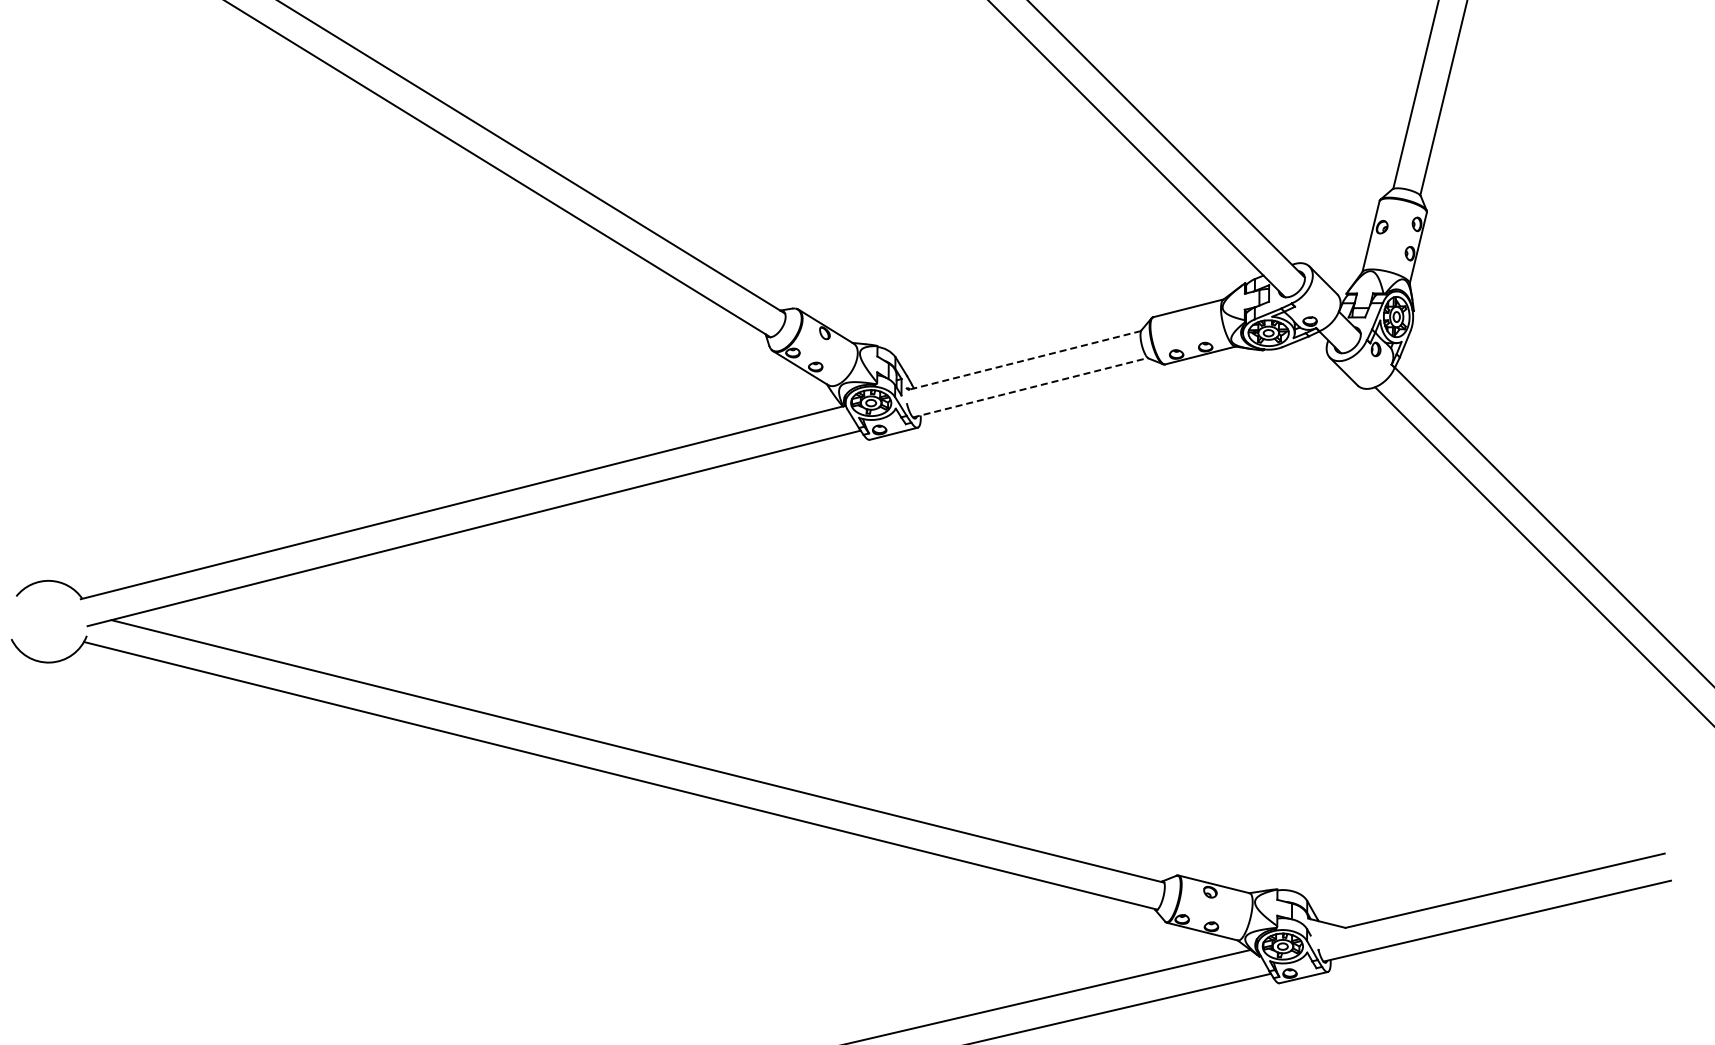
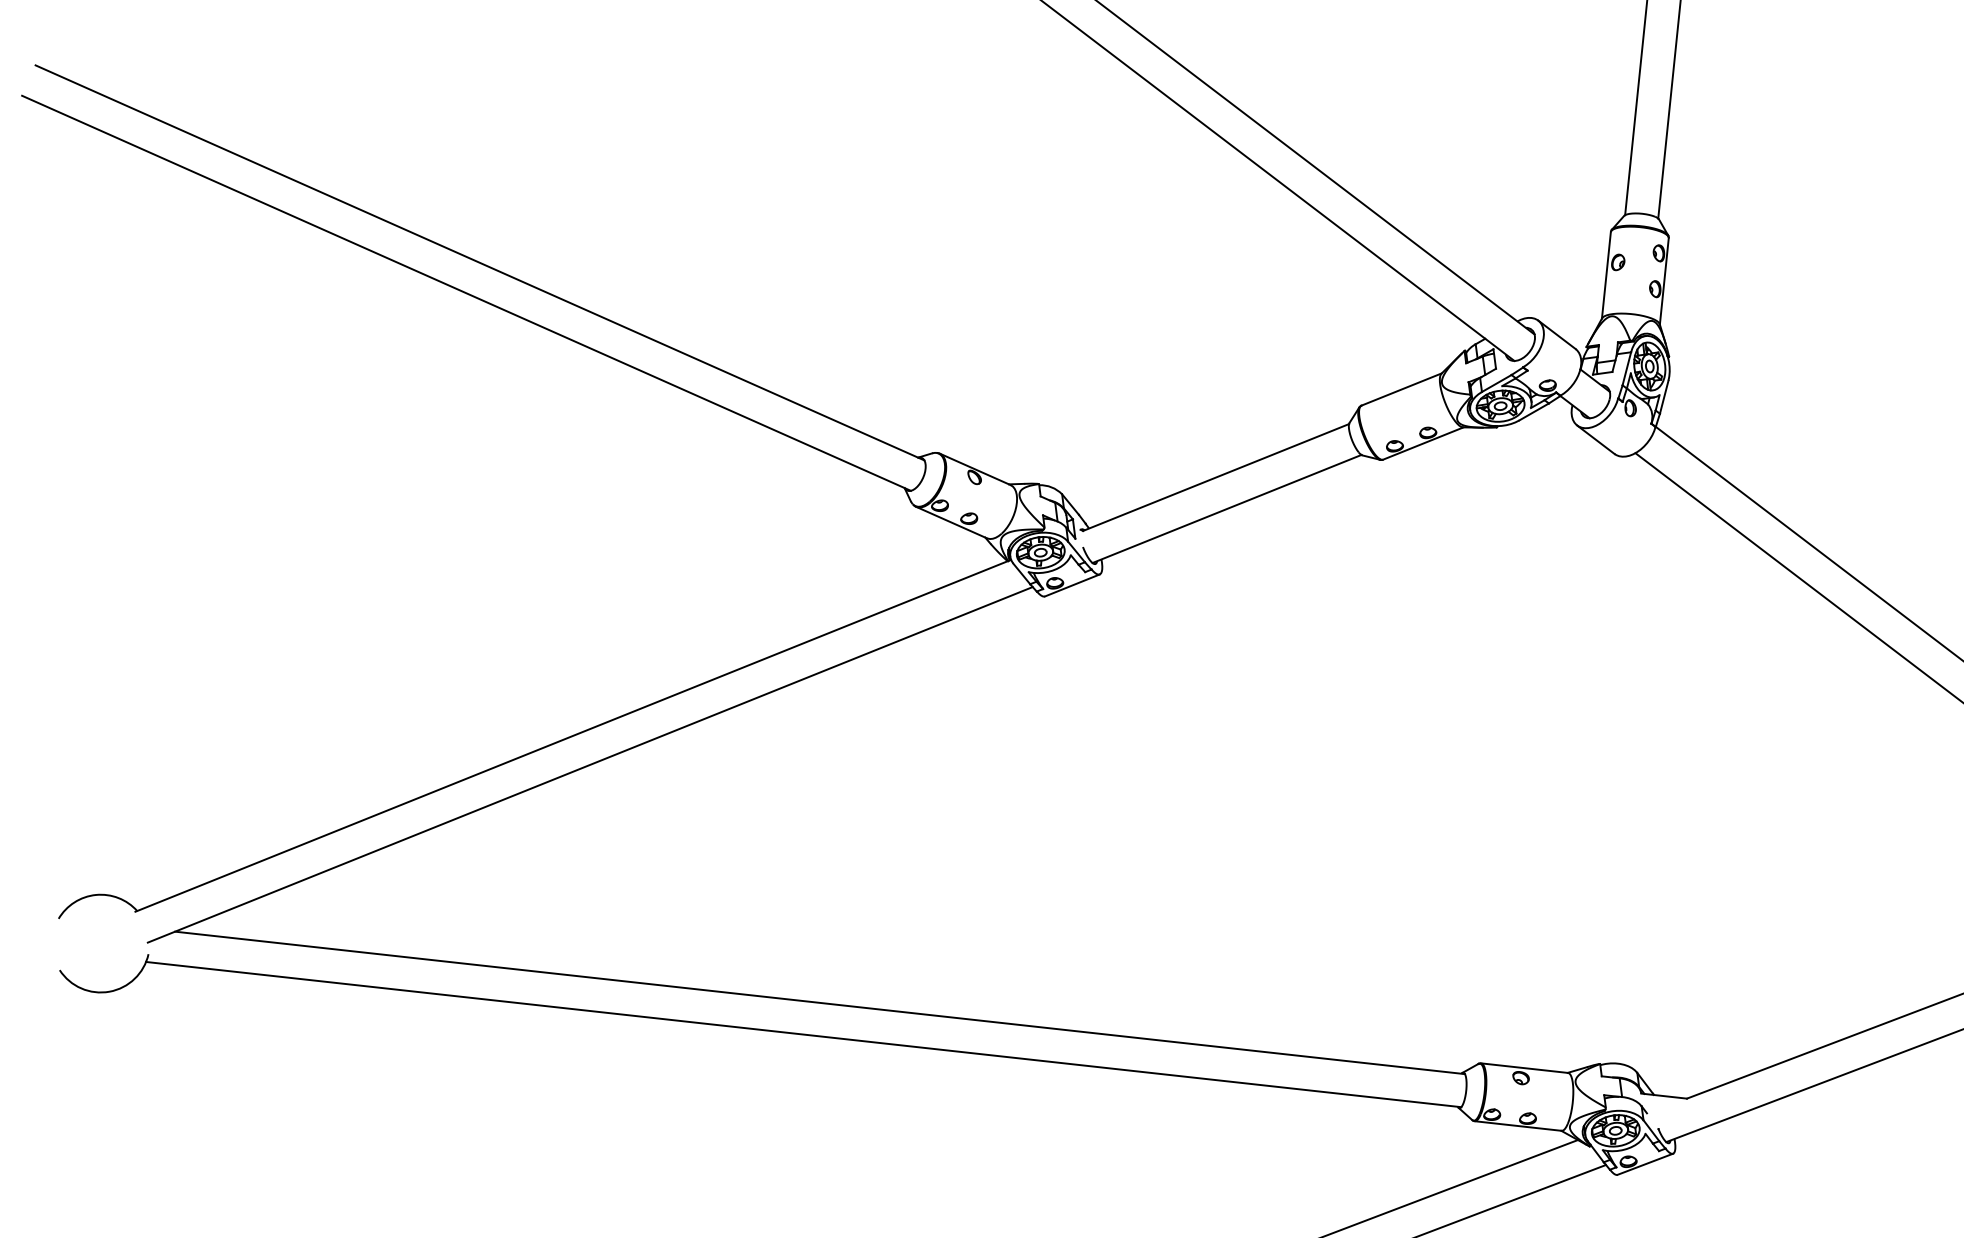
line: (1024, 360) -> (1215, 477), dashed -> solid
line: (1030, 387) -> (1227, 508), dashed -> solid

